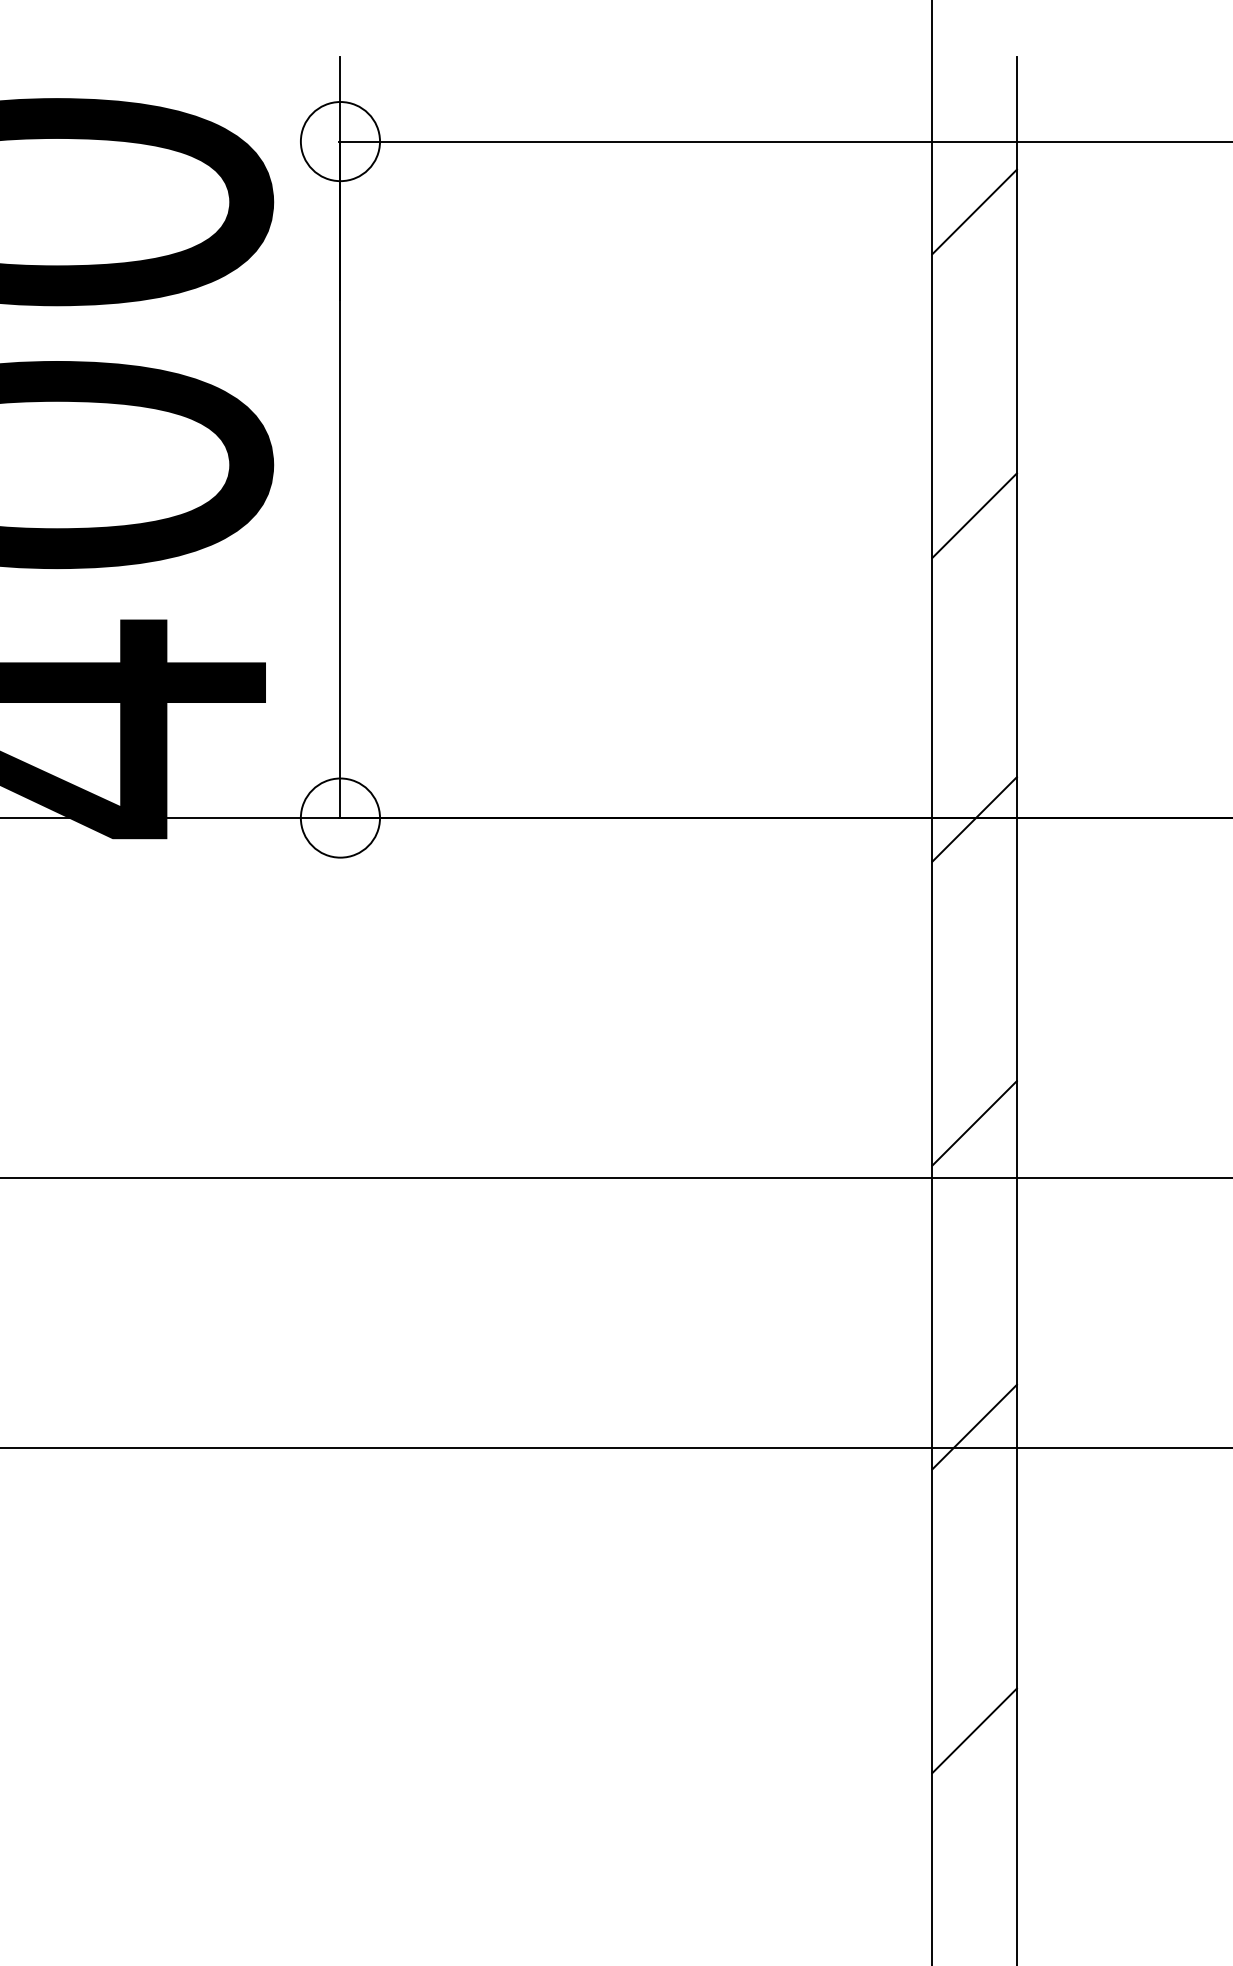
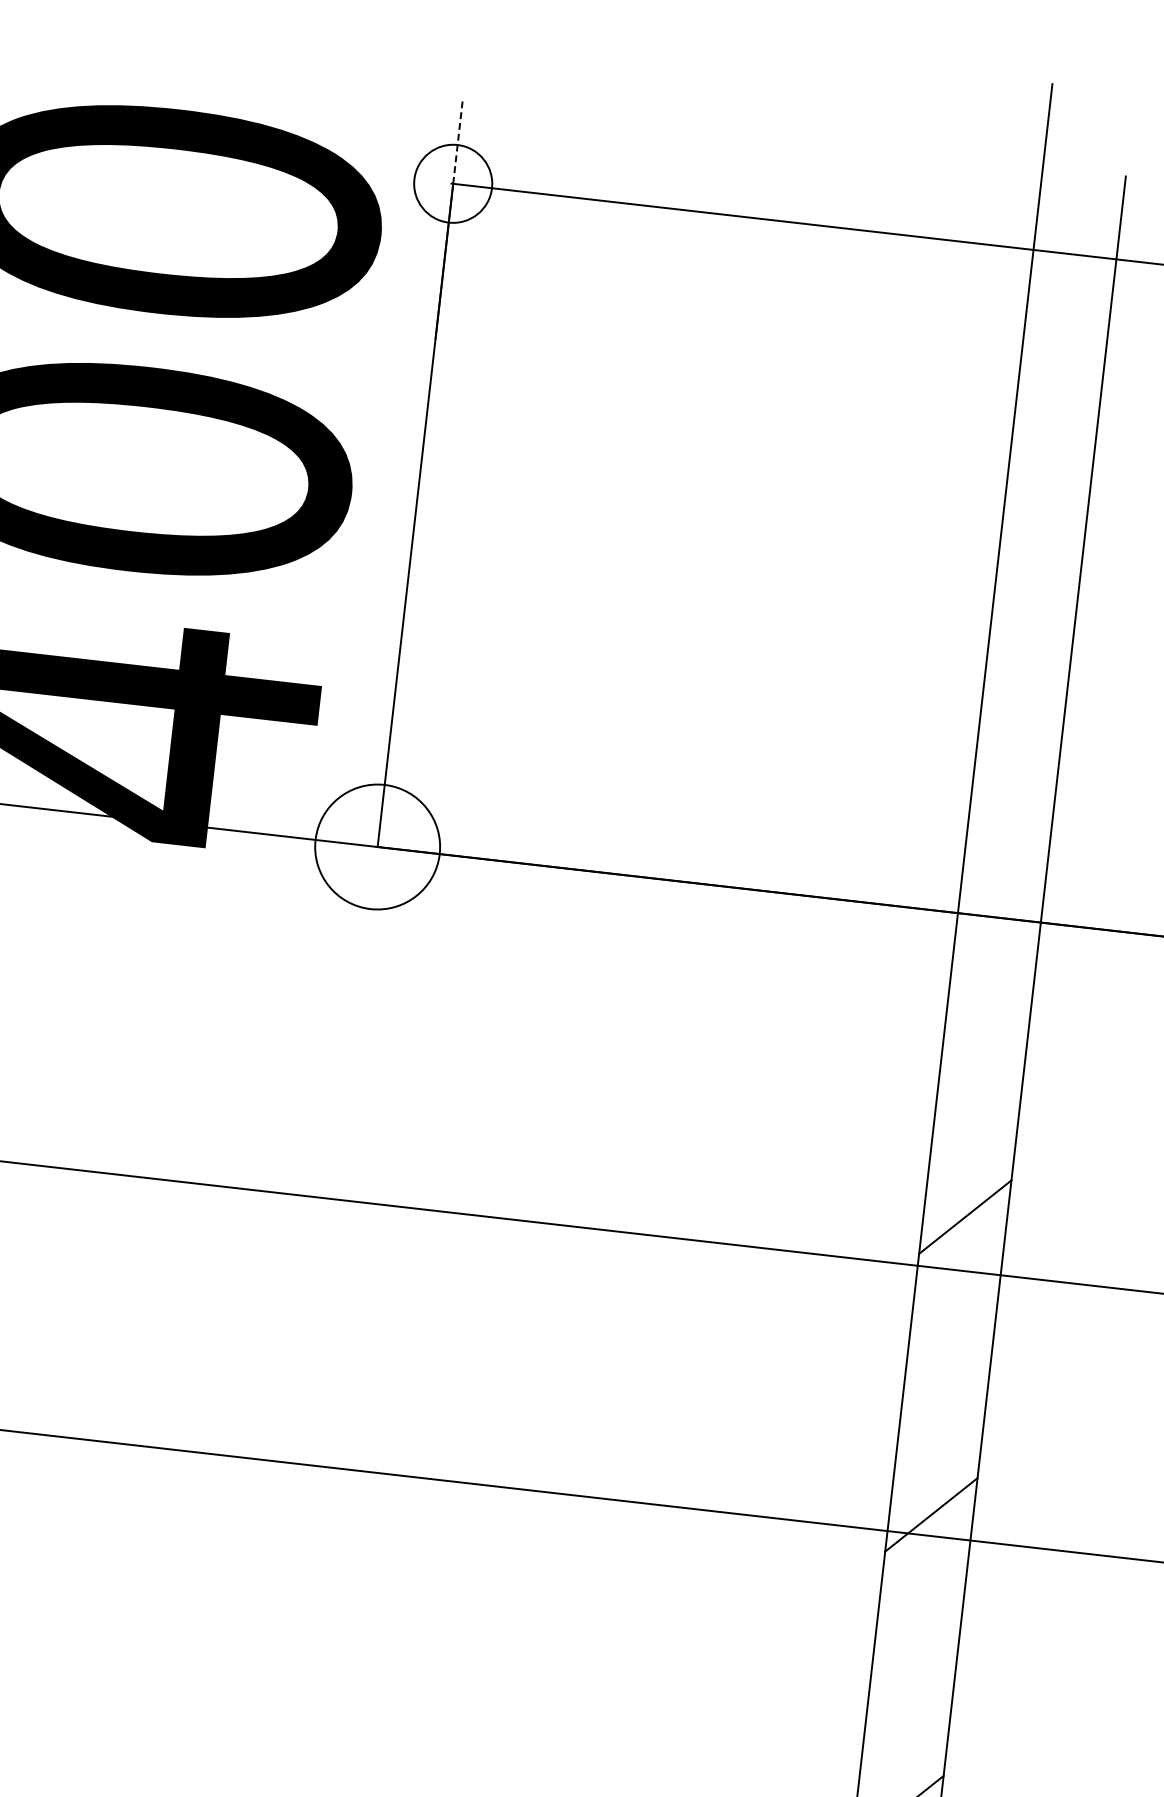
line: (340, 98) -> (458, 141), solid -> dashed
line: (974, 211) -> (1067, 323), removed
line: (974, 515) -> (1033, 621), removed
circle: (340, 817) -> (377, 846), size x1.6
line: (974, 819) -> (999, 919), removed

